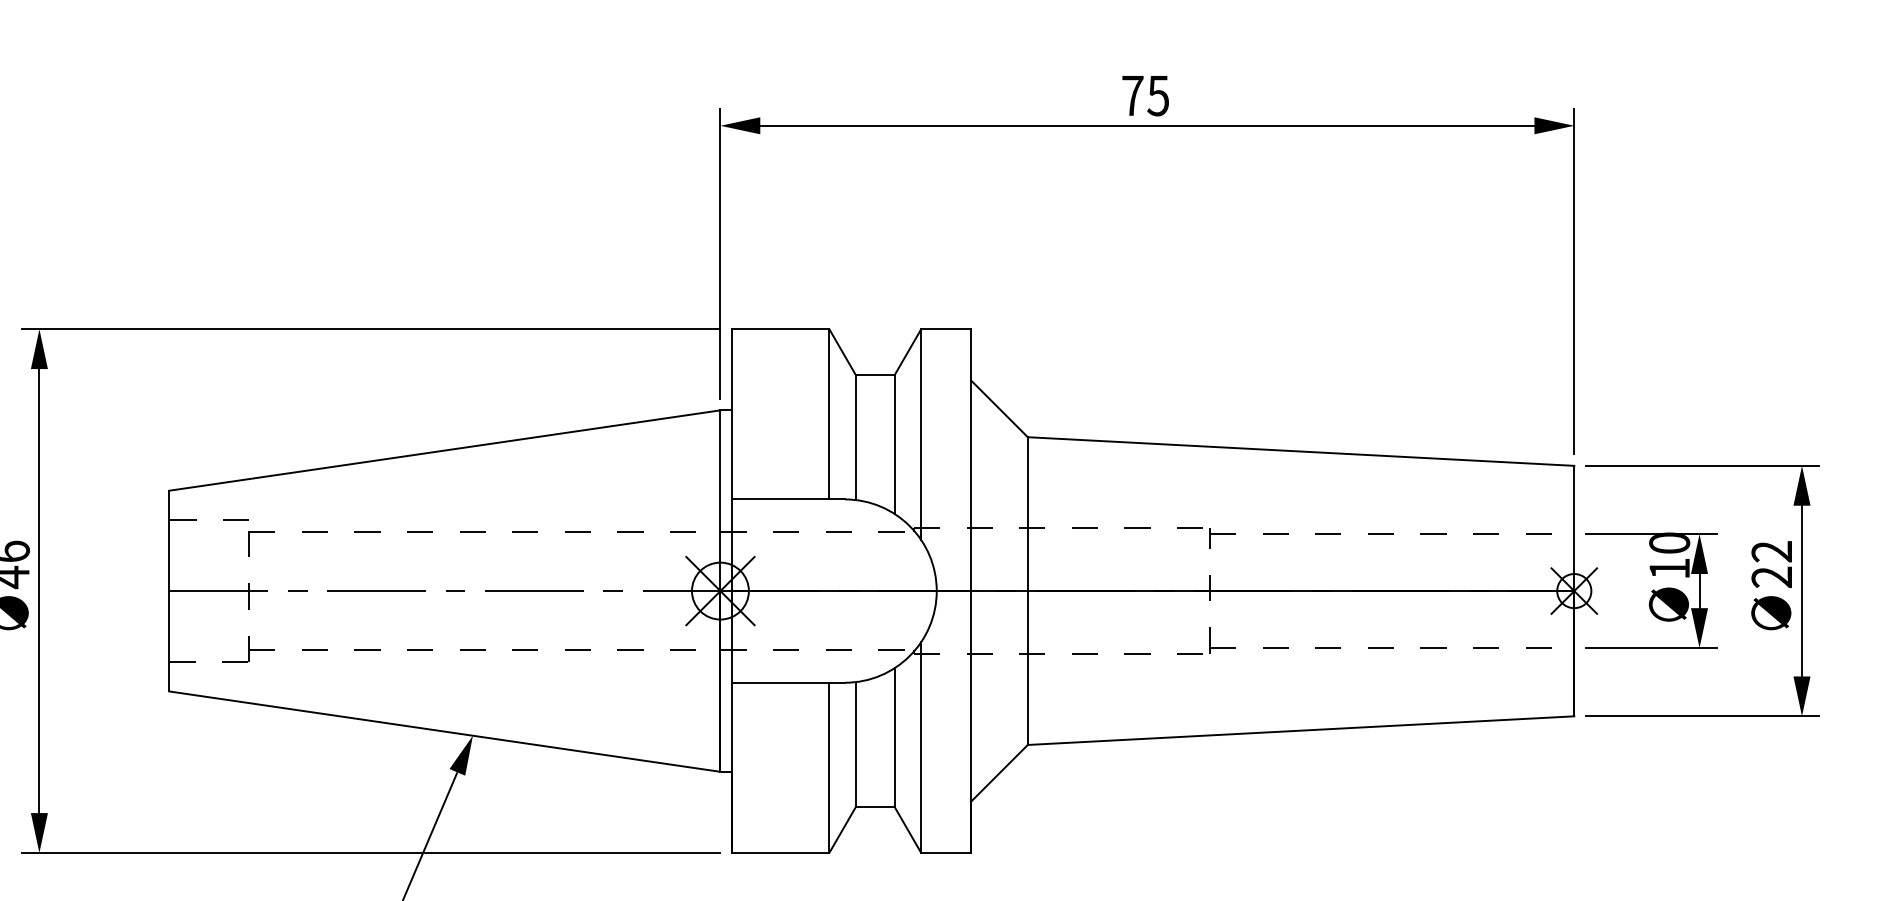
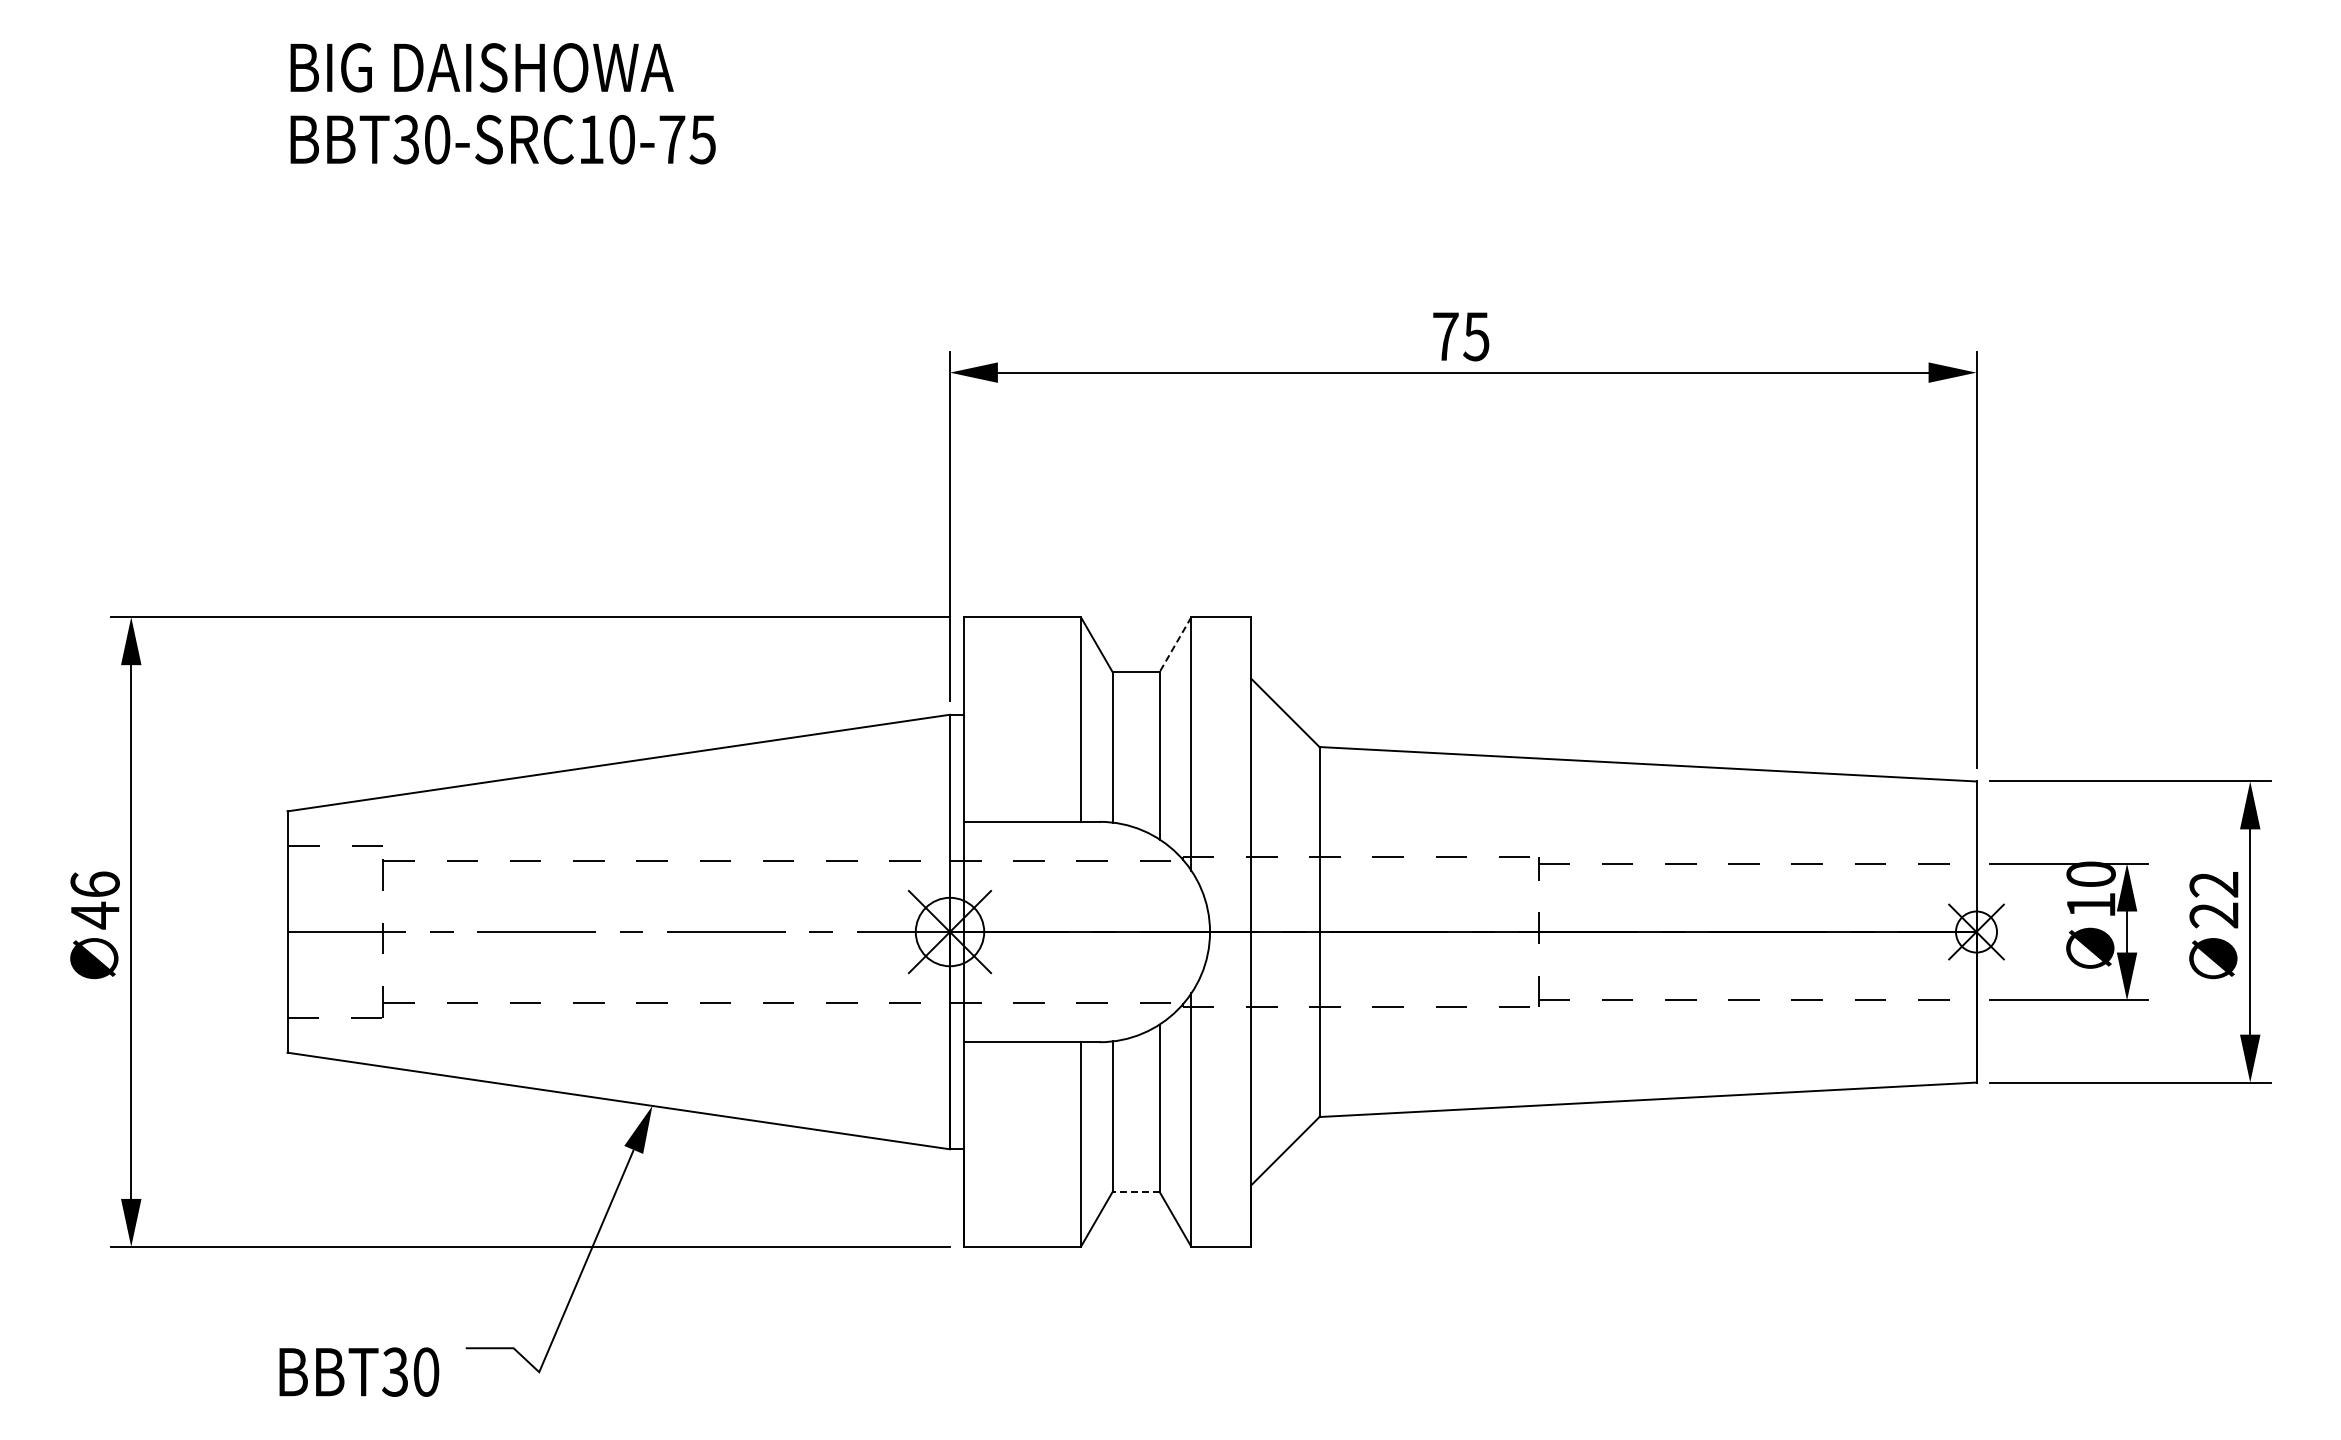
line: (908, 351) -> (1175, 644), solid -> dashed
line: (875, 807) -> (1136, 1192), solid -> dashed

